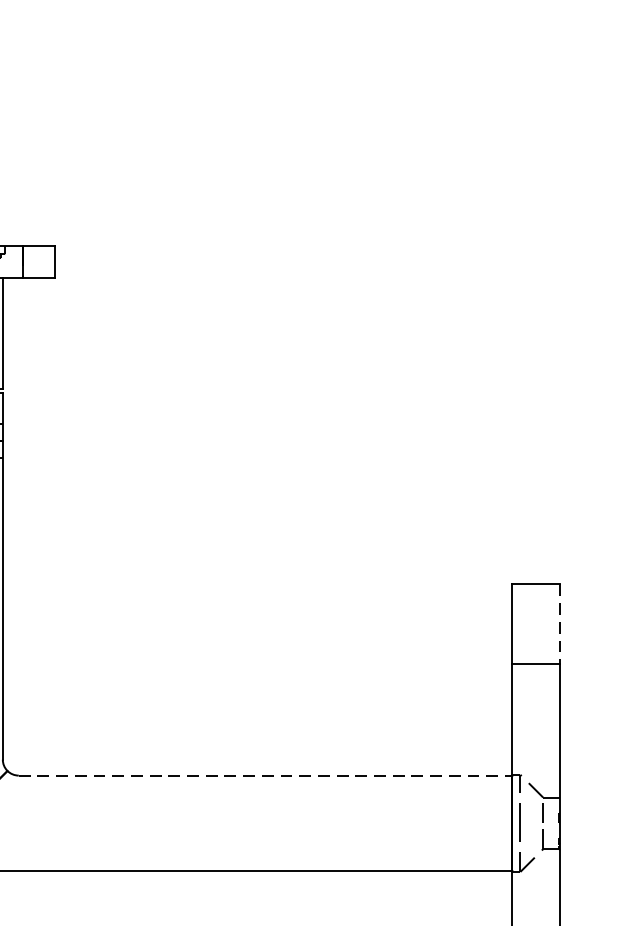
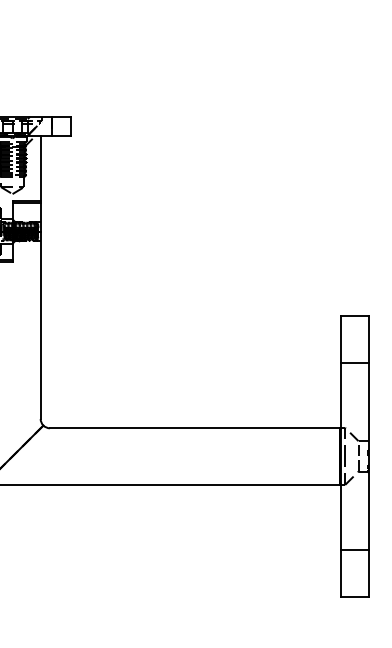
line: (560, 624) -> (368, 339), dashed -> solid
line: (265, 775) -> (195, 428), dashed -> solid

